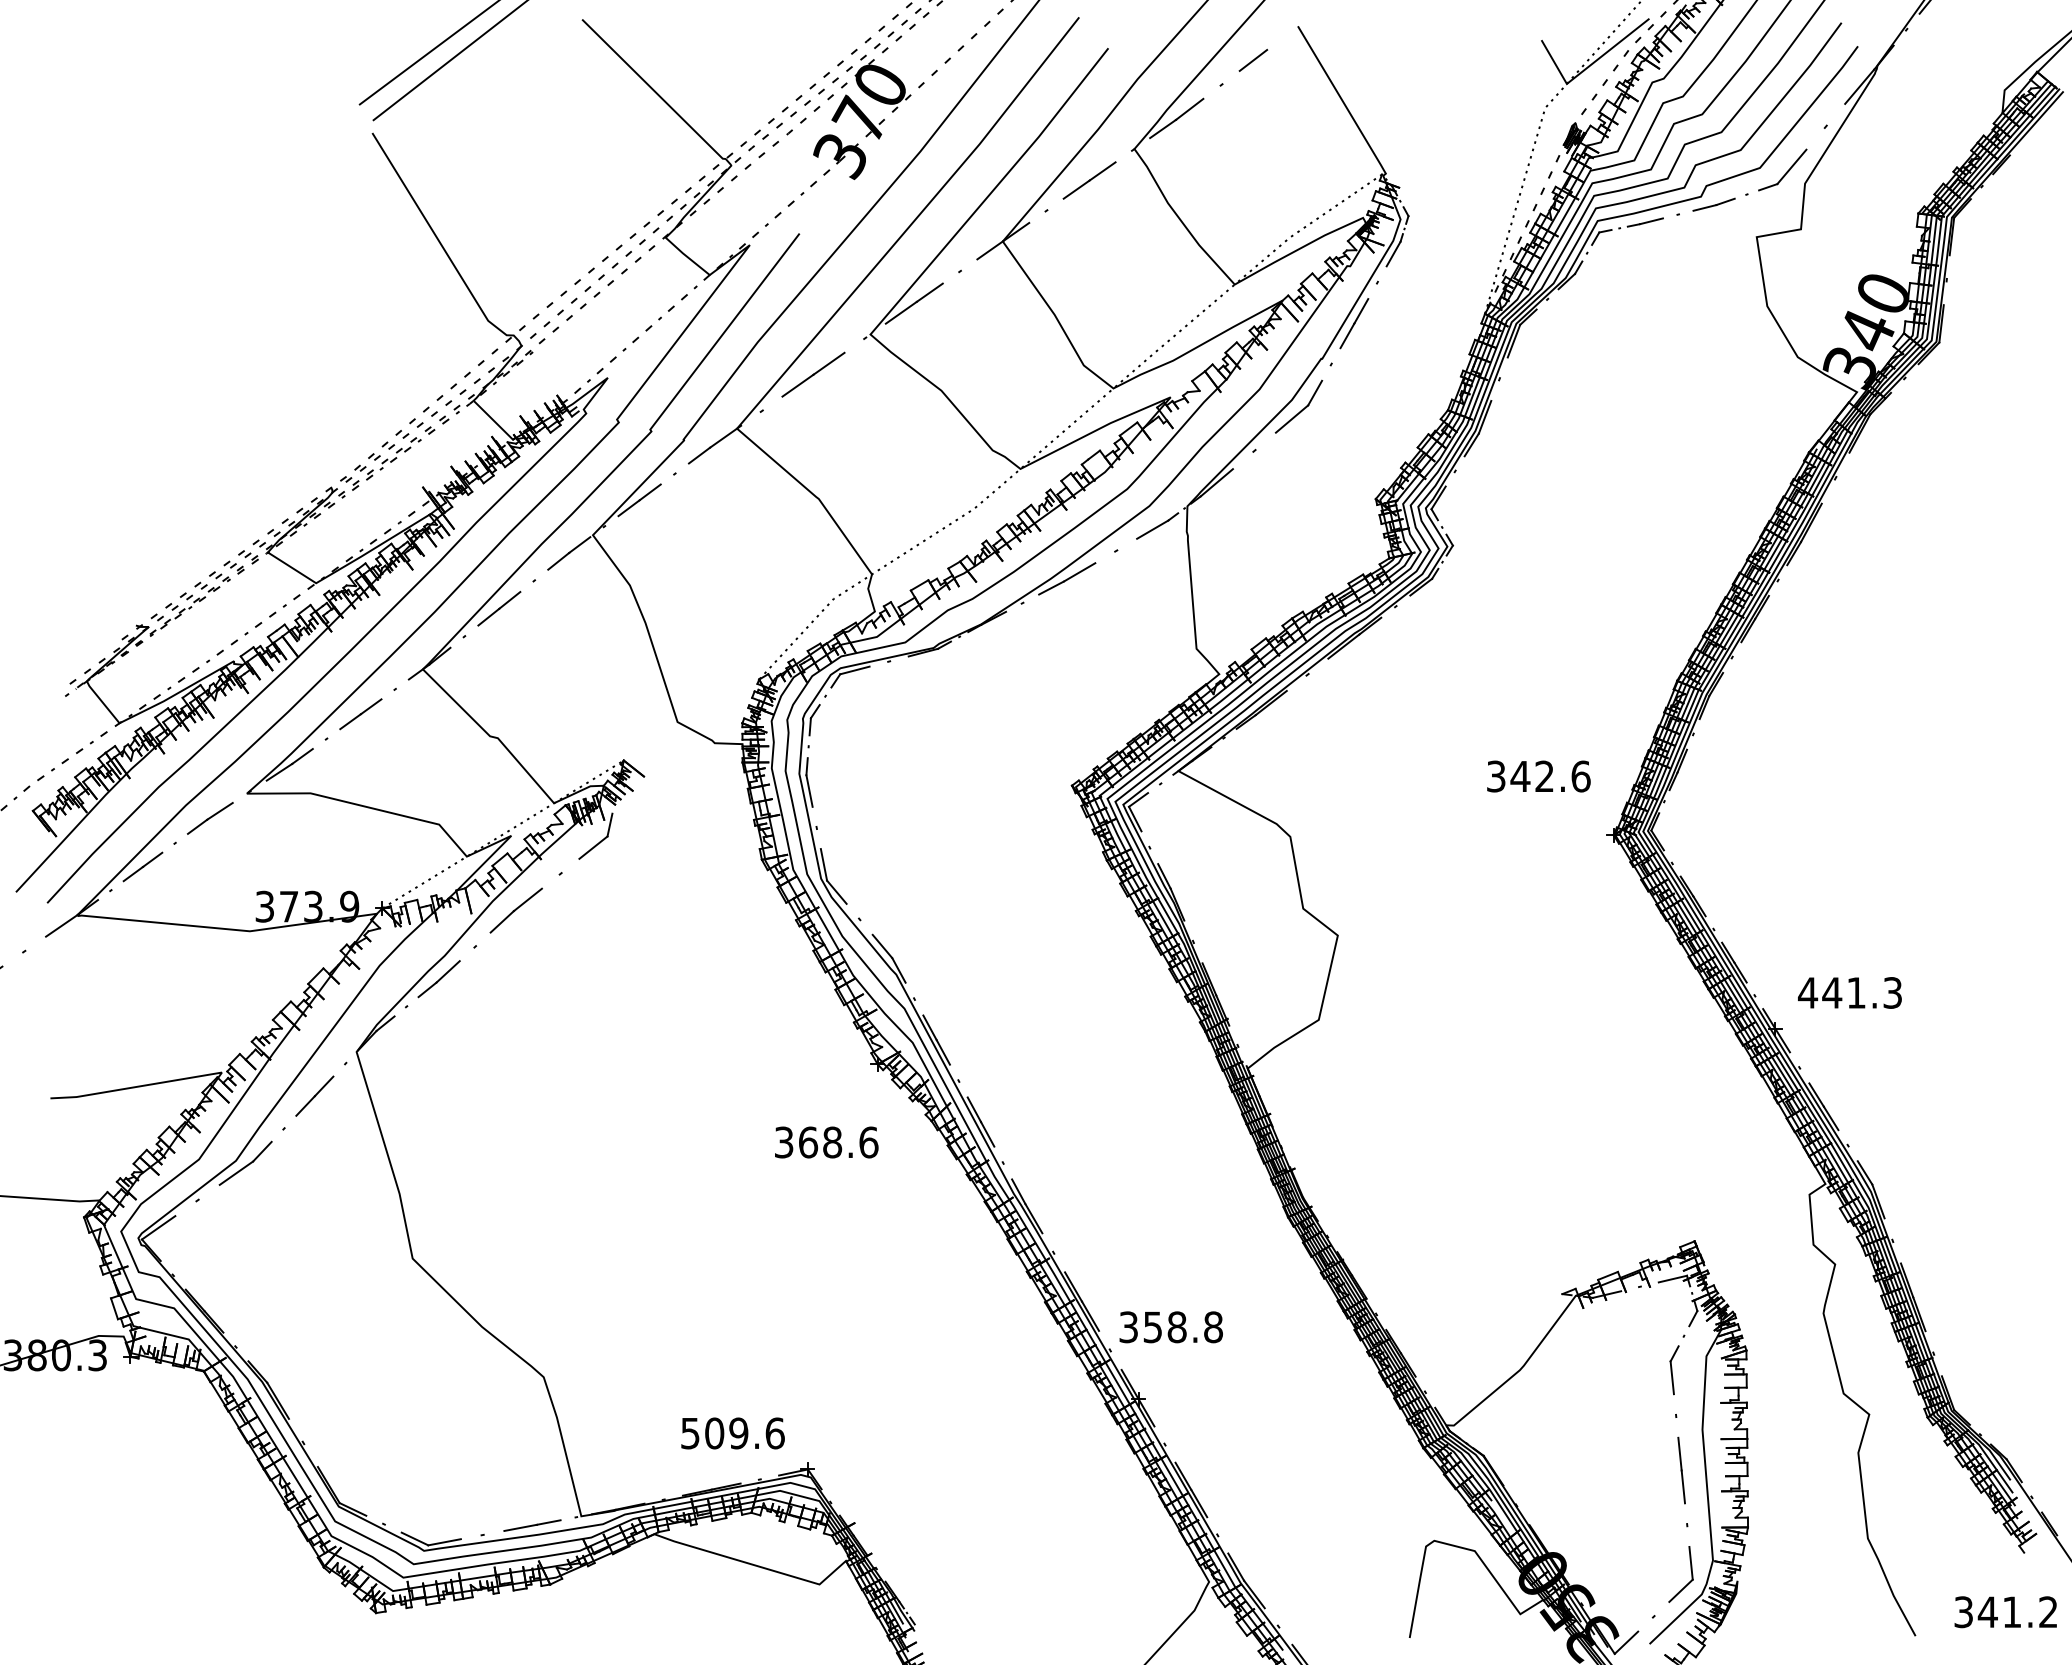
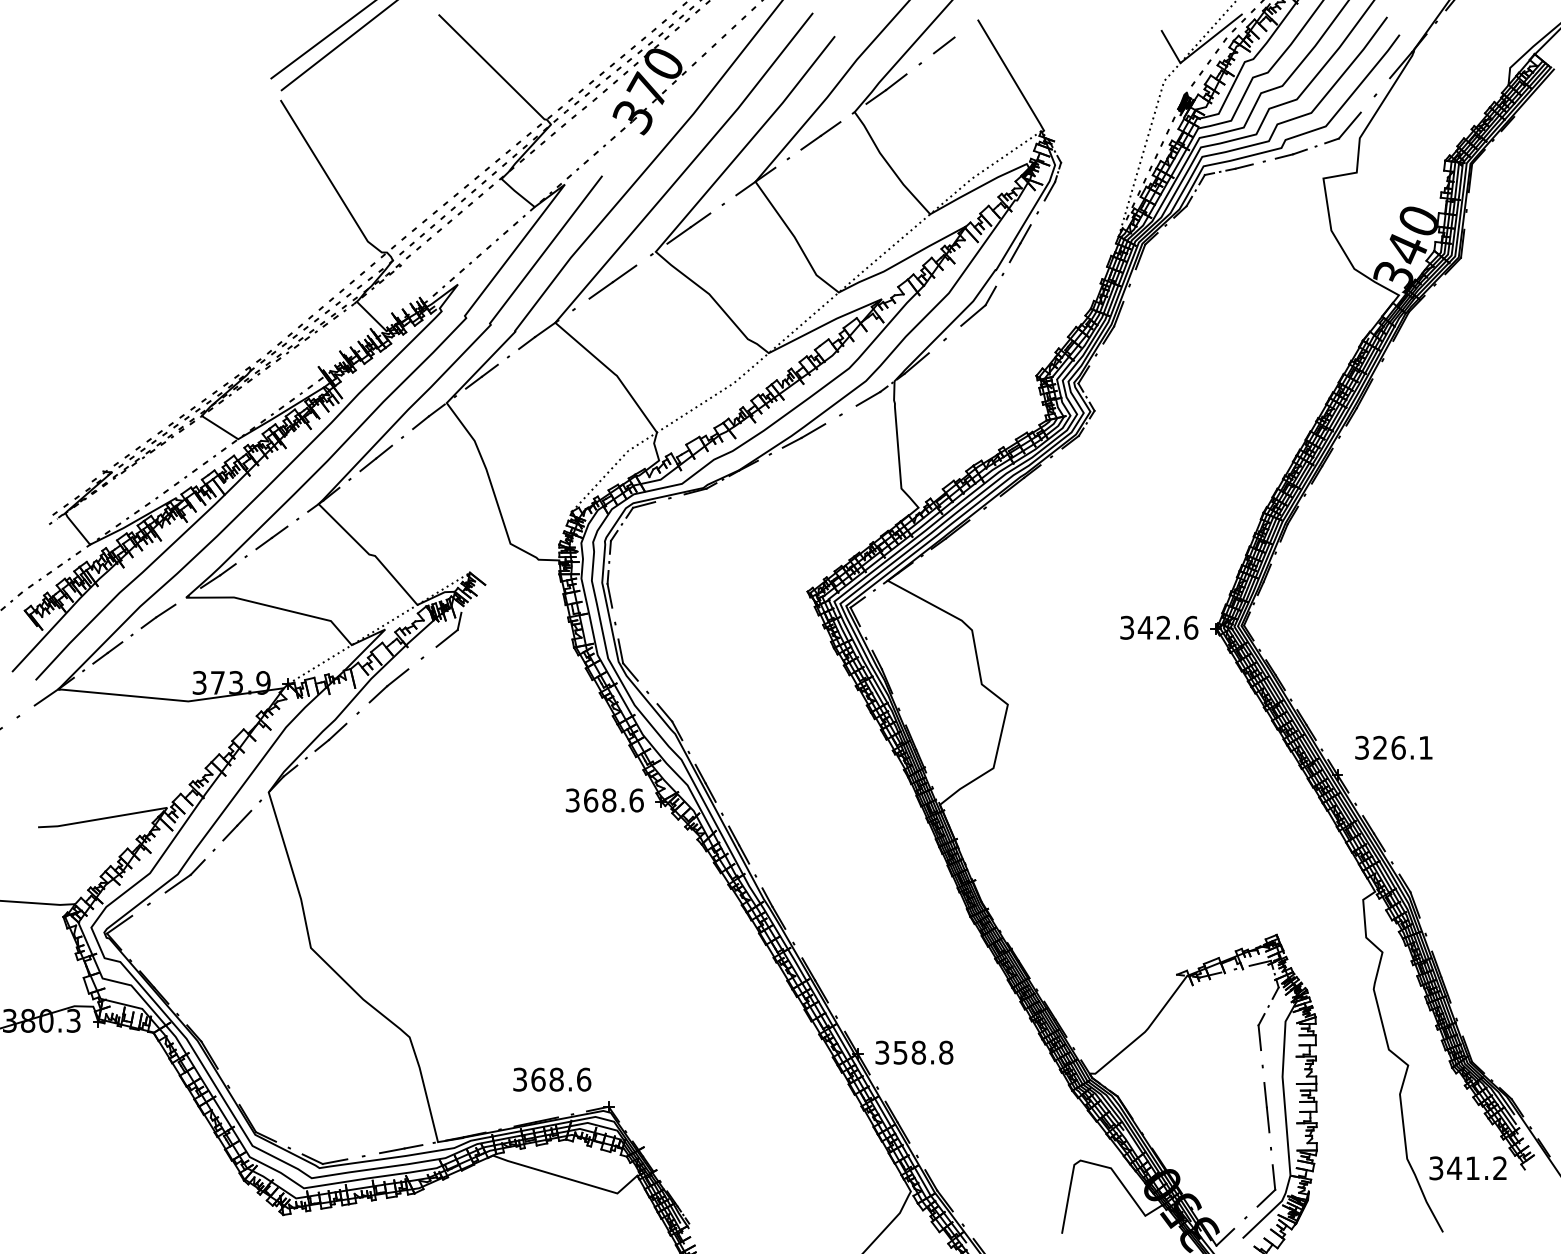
text: (1539, 776) -> (1159, 627), moved
text: (1849, 992) -> (1393, 747), 441.3 -> 326.1
text: (826, 1142) -> (604, 800), moved
text: (1171, 1326) -> (914, 1052), moved
text: (714, 1433) -> (538, 1079), 509.6 -> 368.6
text: (2005, 1612) -> (1467, 1168), moved

